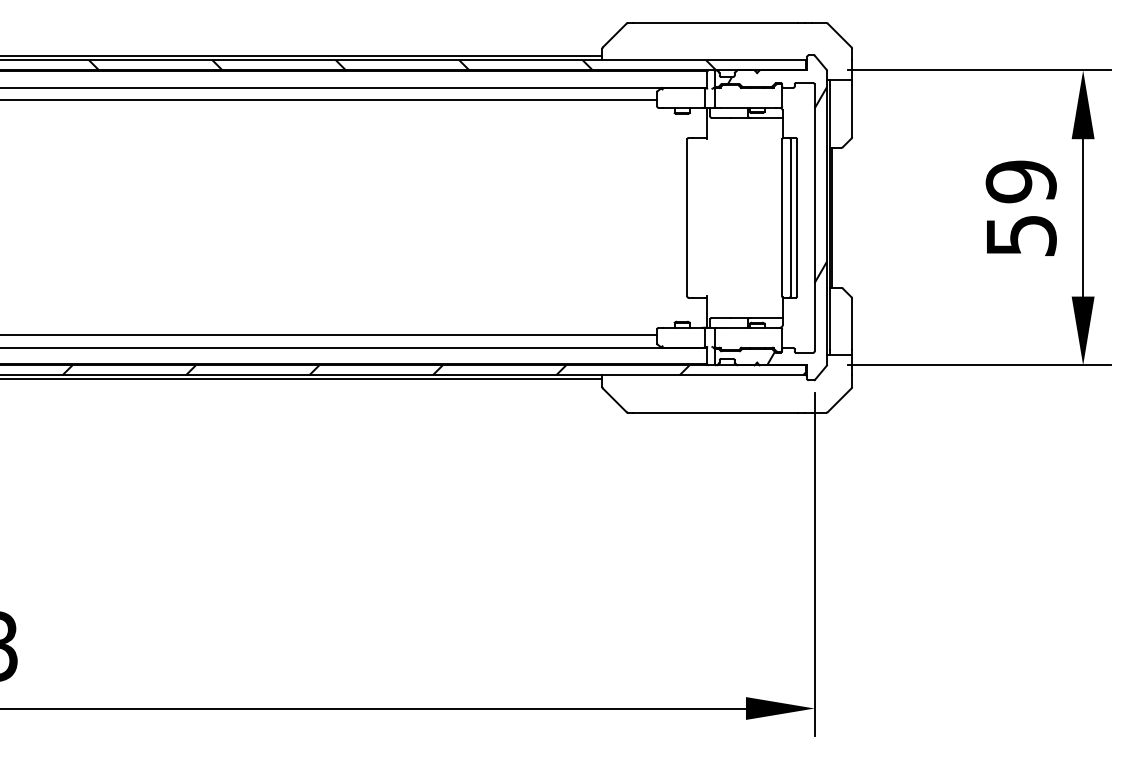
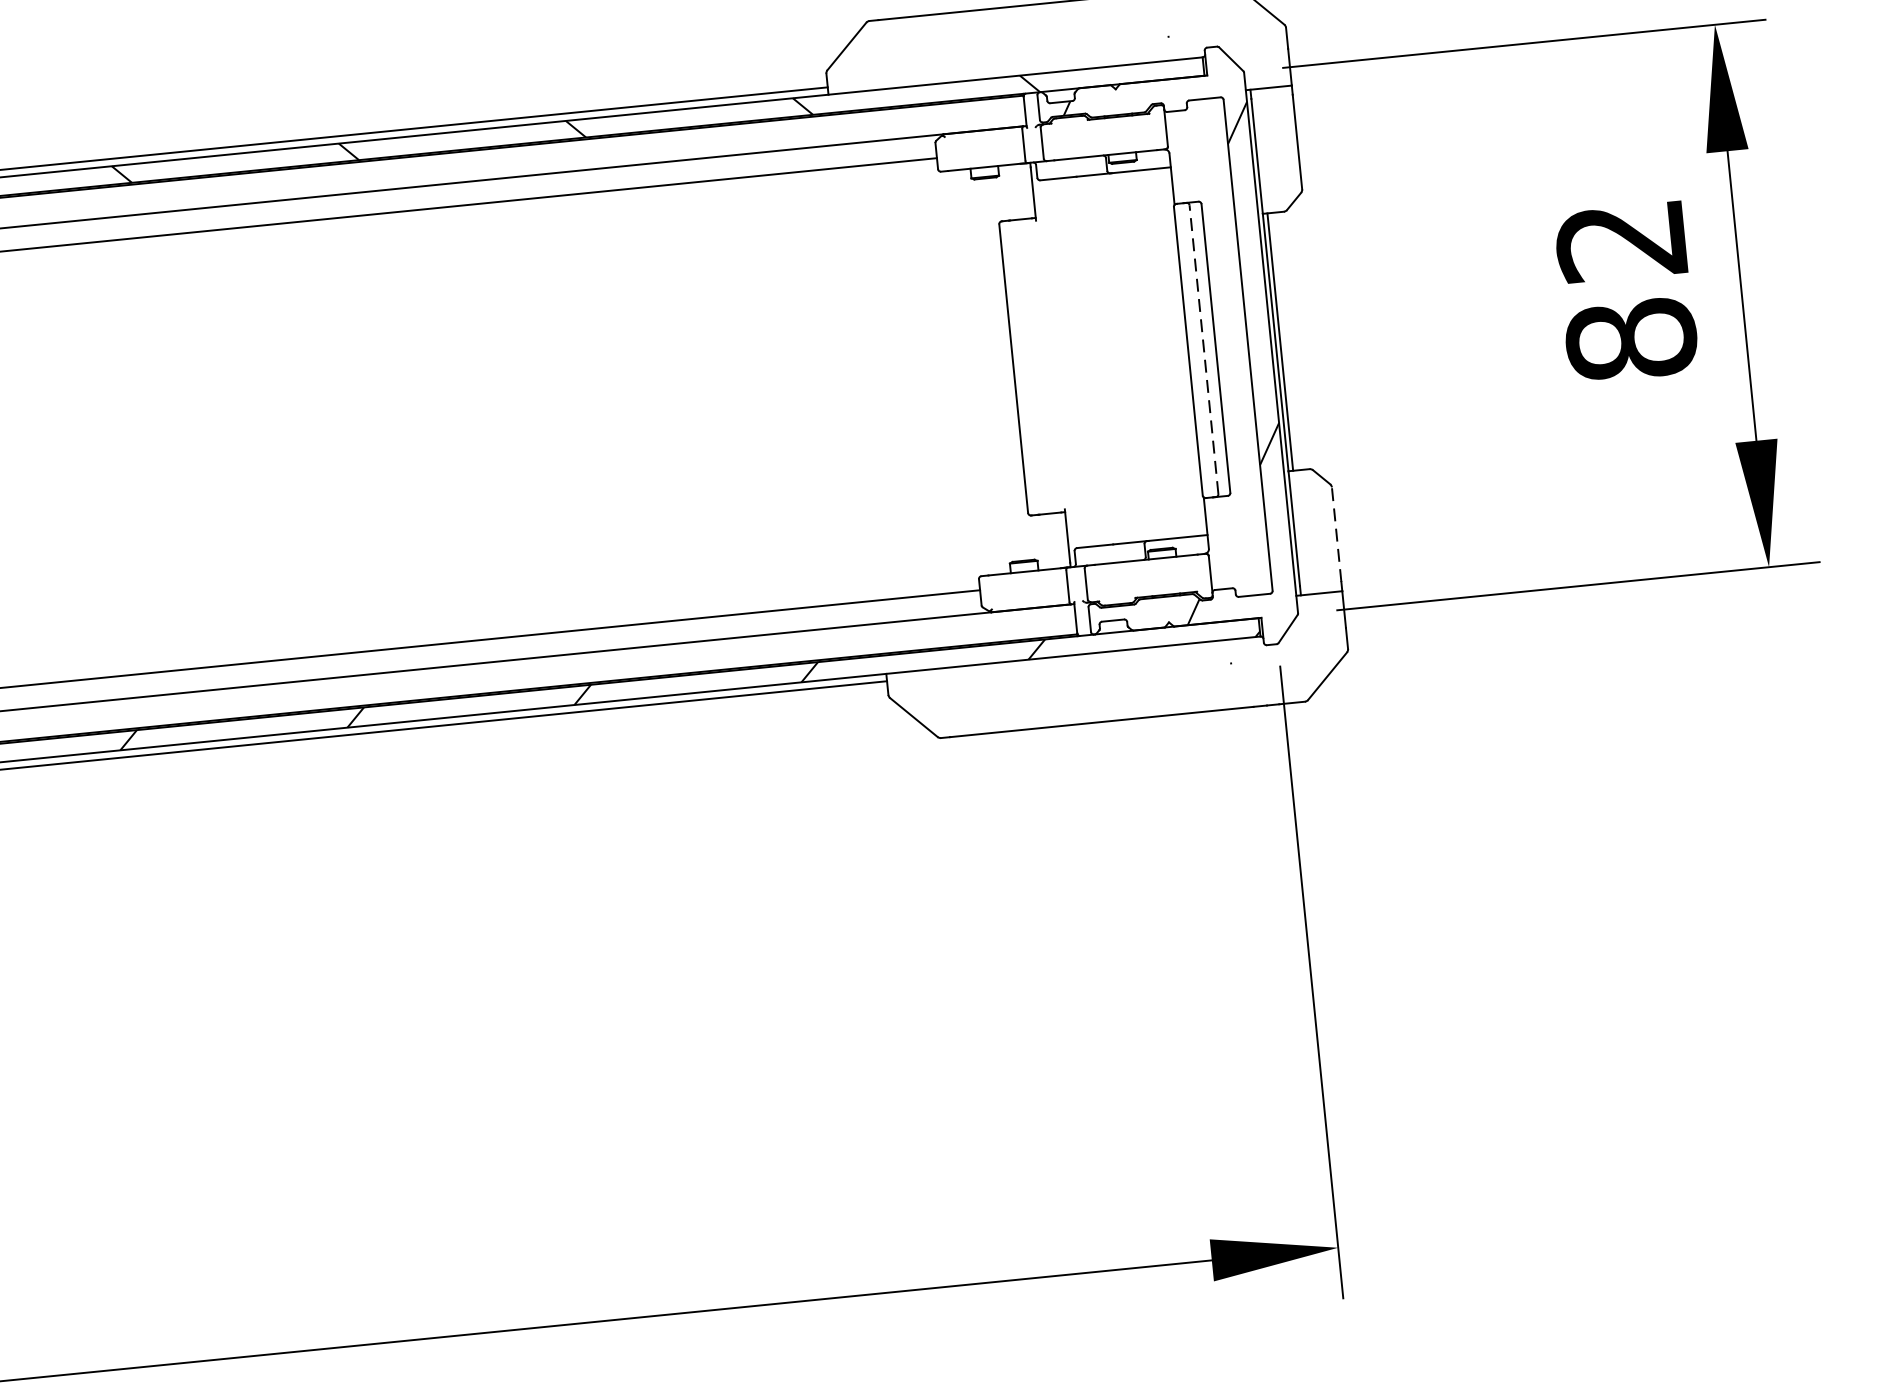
text: (1020, 208) -> (1625, 290), 59 -> 82
line: (790, 217) -> (1203, 349), solid -> dashed
line: (852, 324) -> (1337, 534), solid -> dashed

